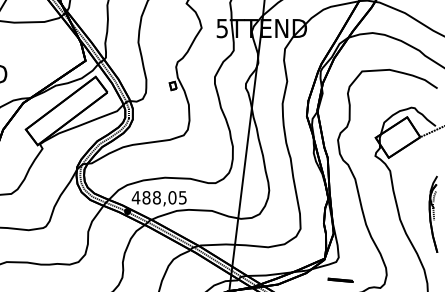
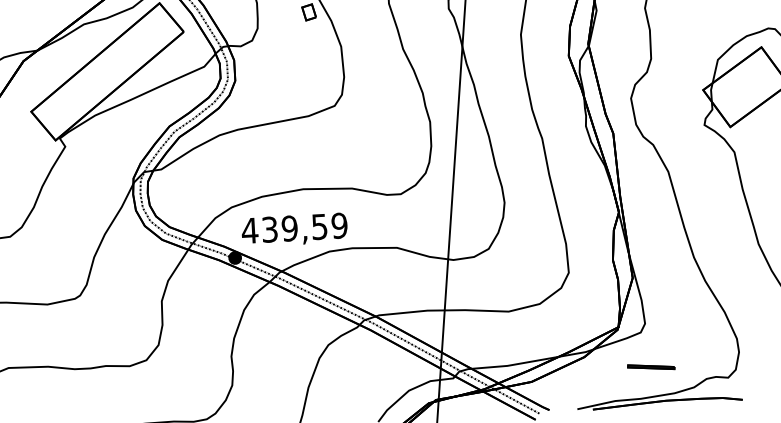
text: (164, 197) -> (304, 227), 488,05 -> 439,59

